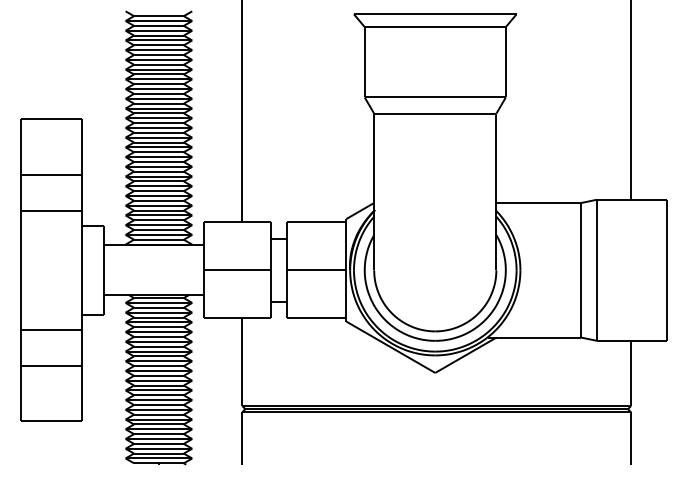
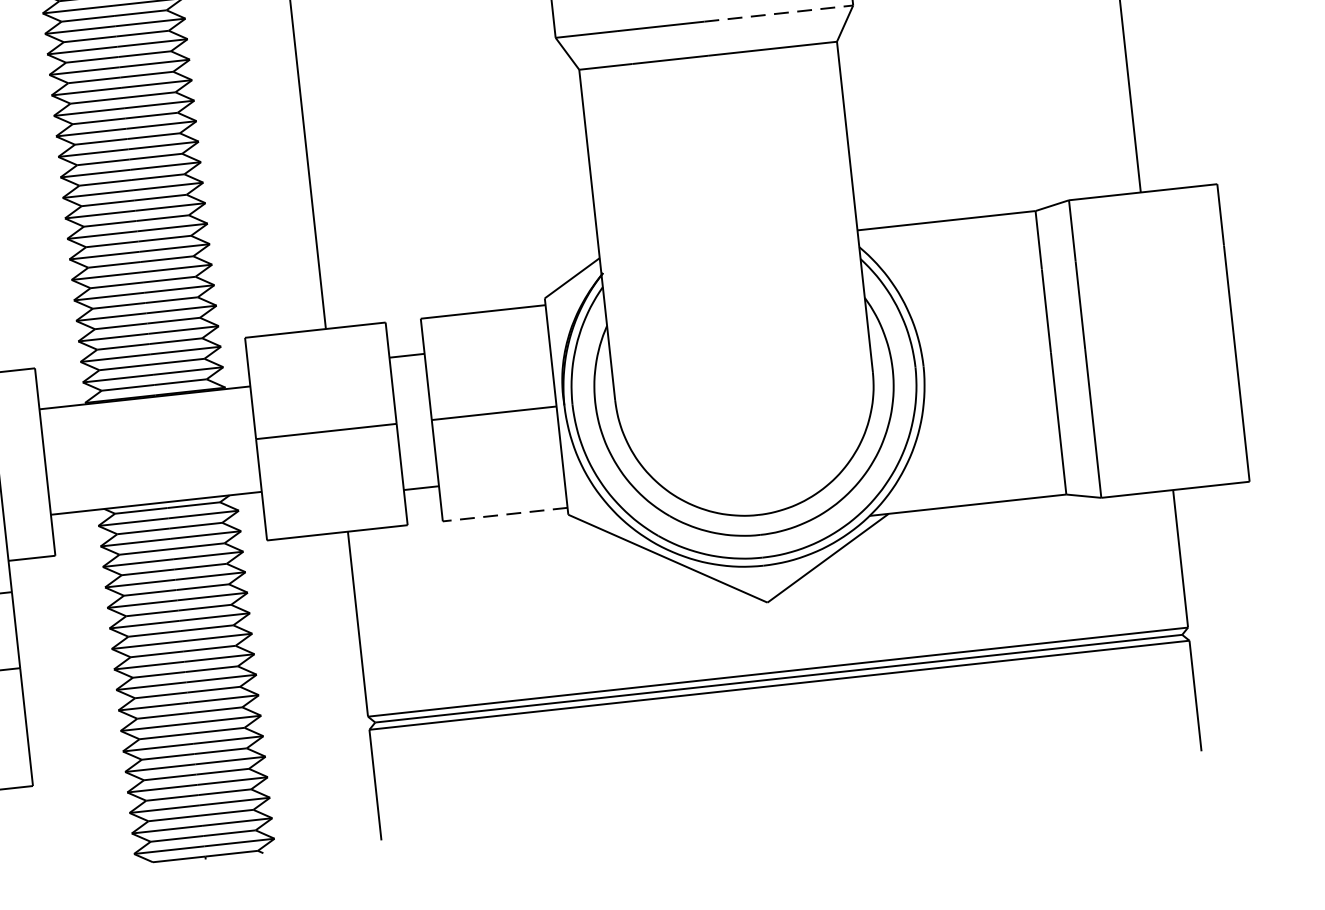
line: (471, 97) -> (780, 13), solid -> dashed
line: (316, 318) -> (504, 515), solid -> dashed

